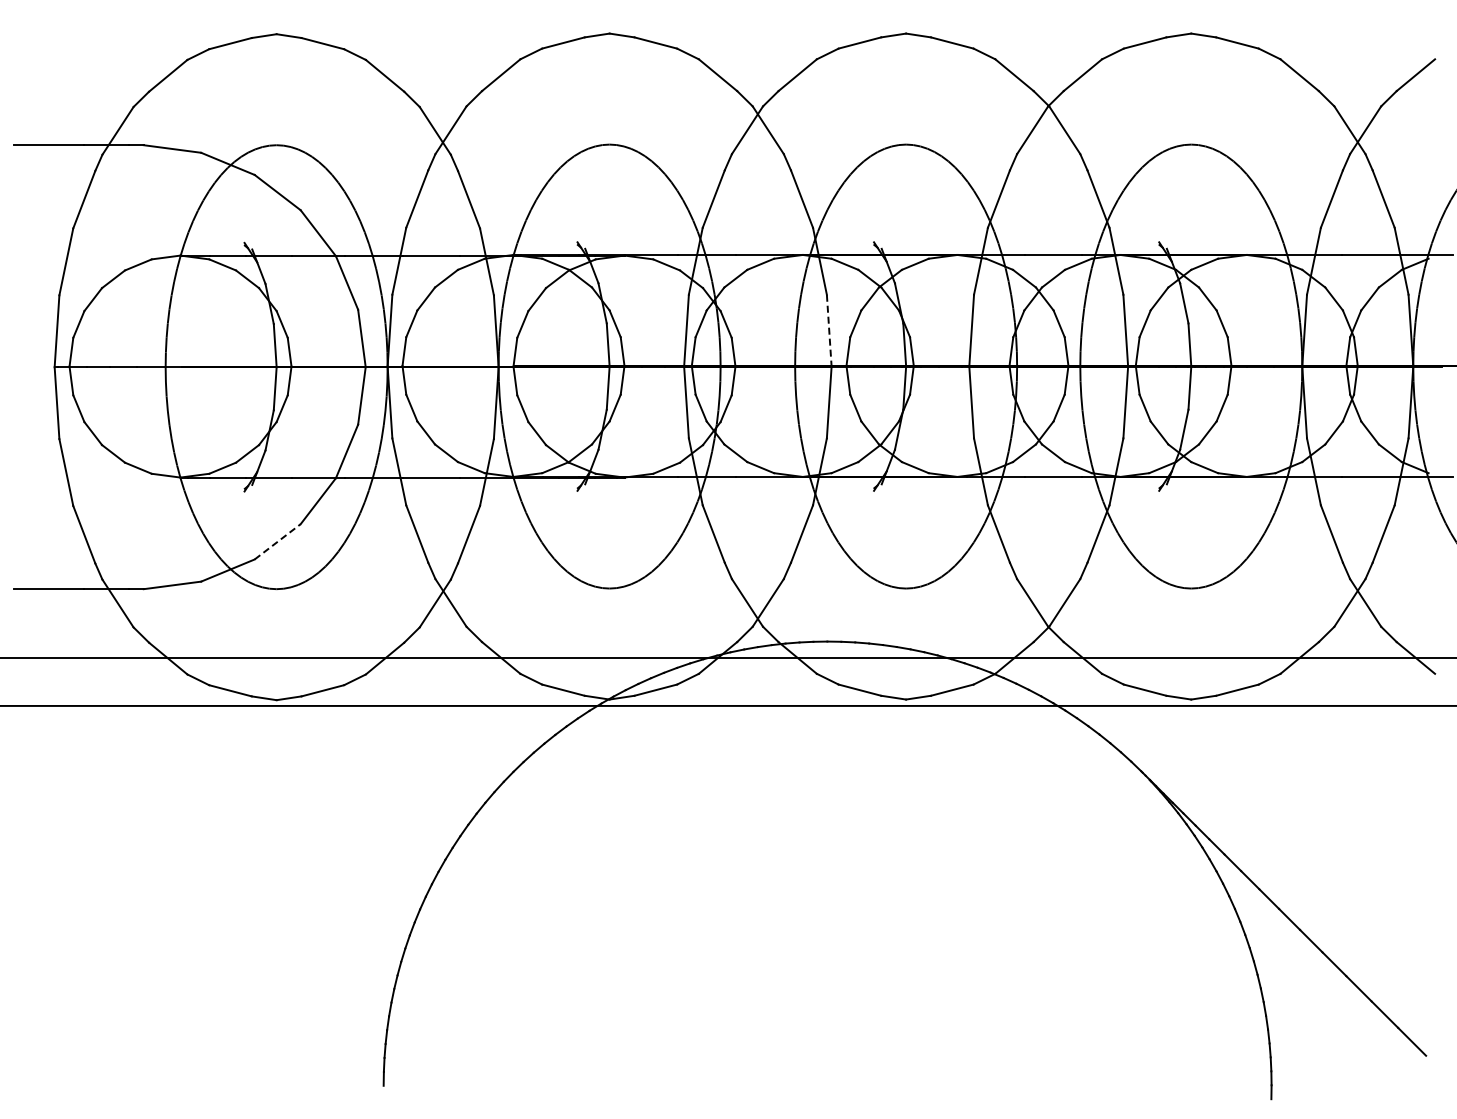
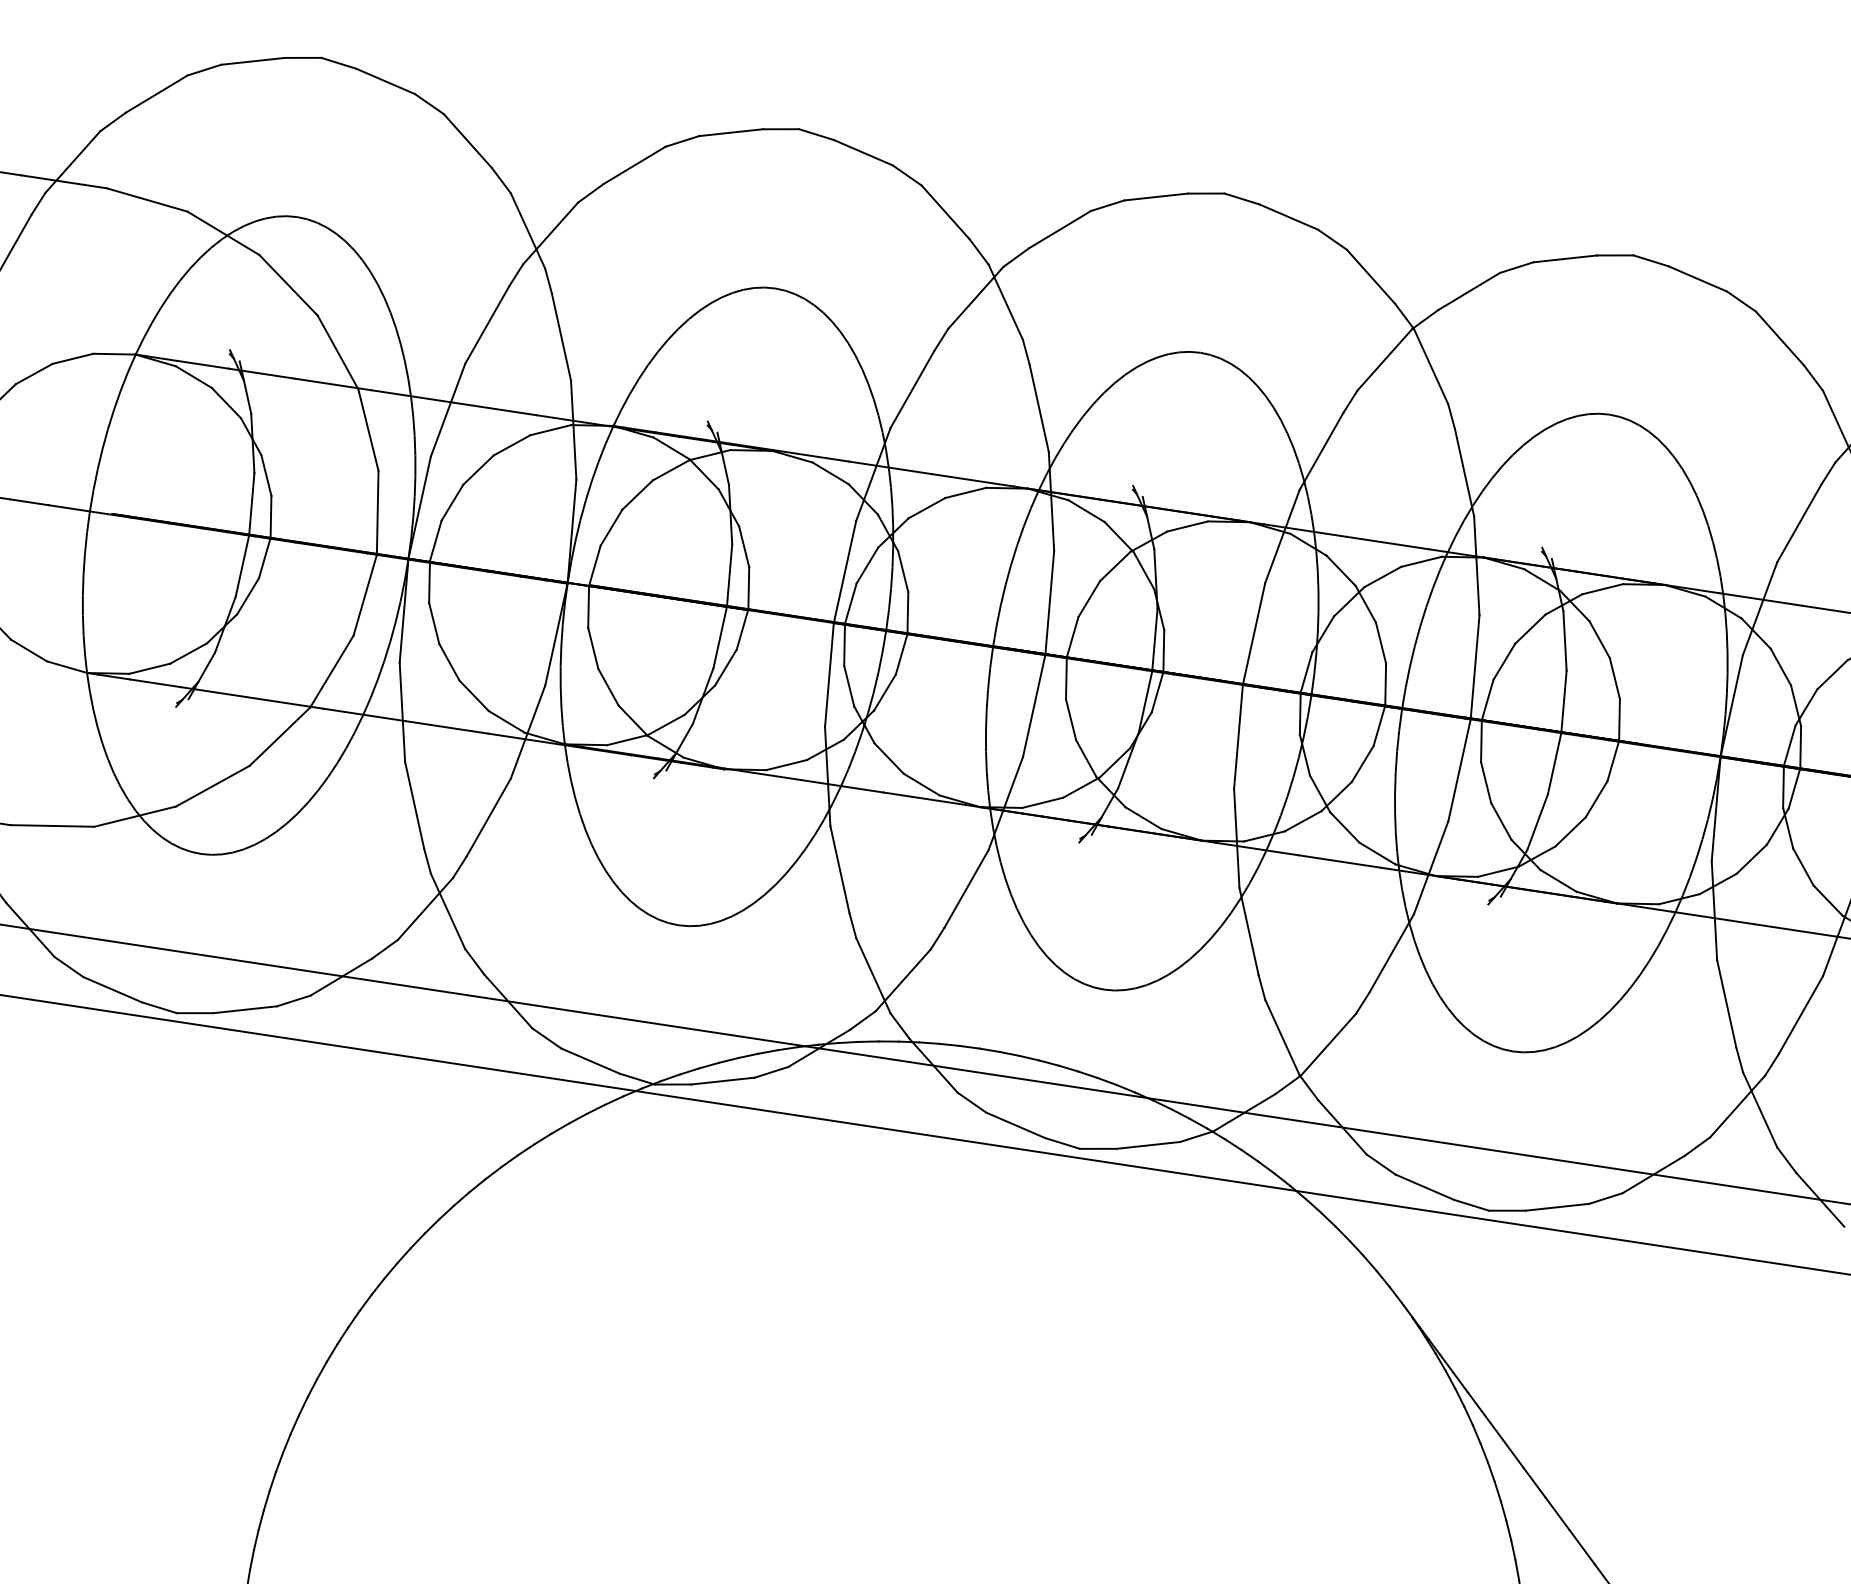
line: (829, 330) -> (1050, 602), dashed -> solid
line: (277, 541) -> (212, 785), dashed -> solid

